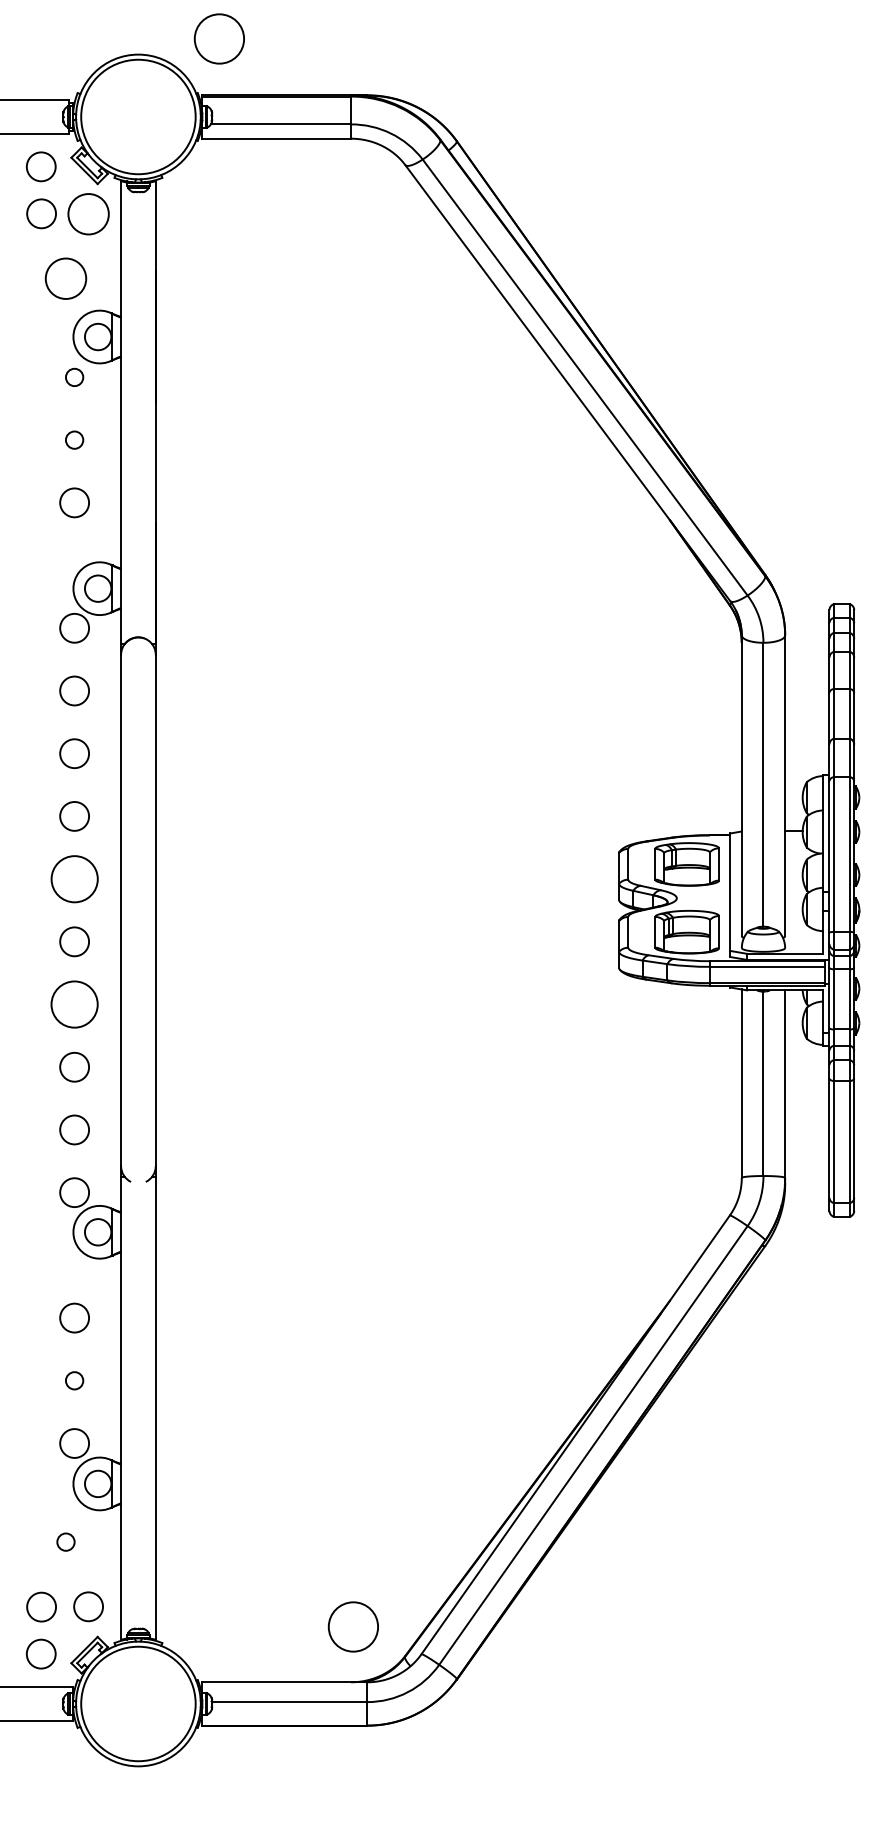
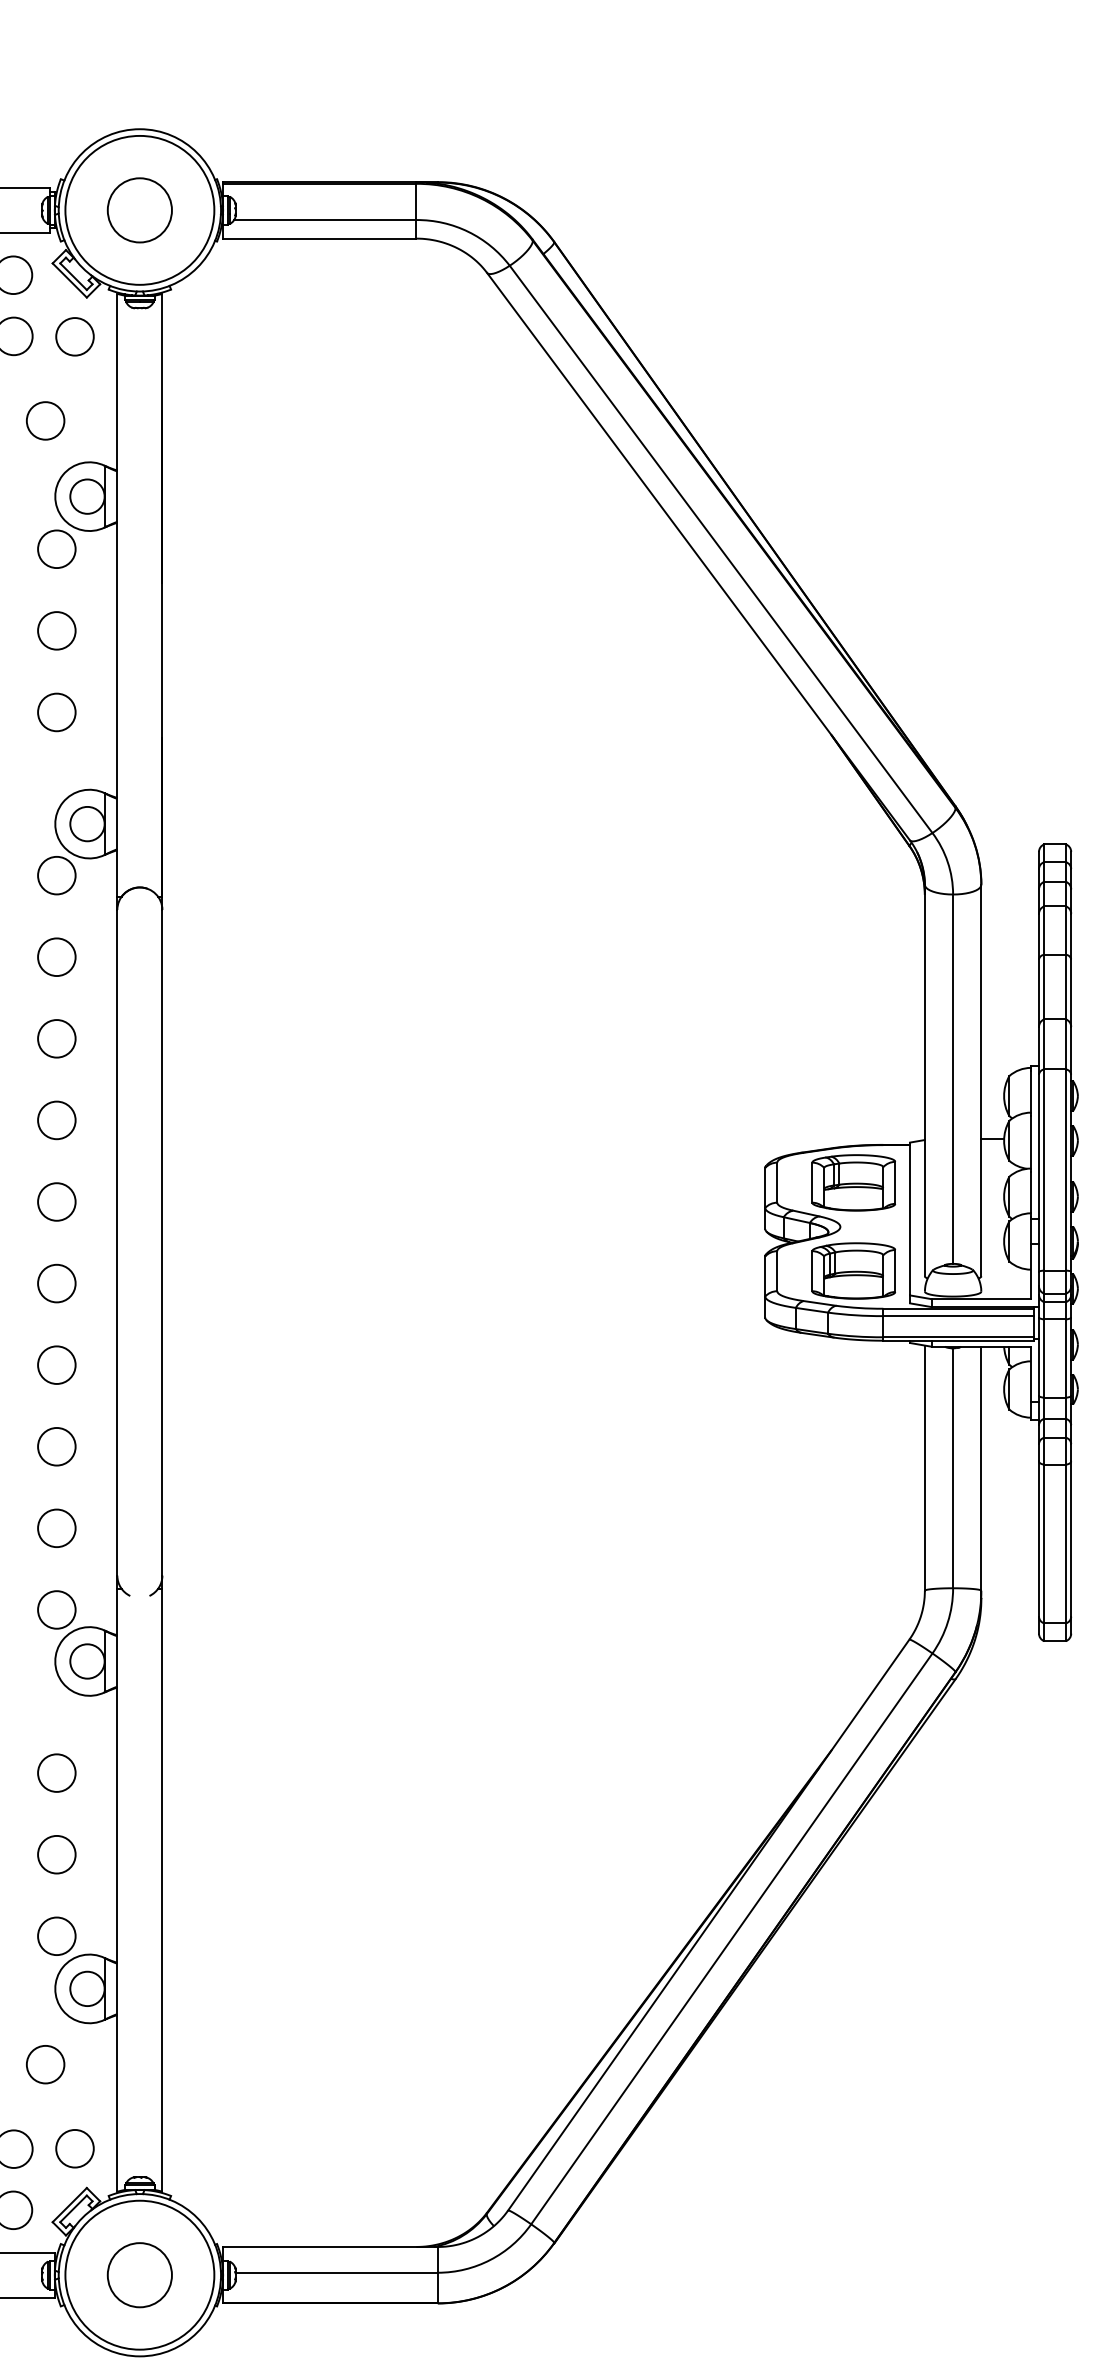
circle: (218, 38) -> (138, 209), moved
circle: (88, 213) -> (74, 335), size x0.71
circle: (65, 278) -> (44, 420), size x0.71
circle: (74, 377) -> (56, 549), size x1.67
circle: (74, 439) -> (56, 629), size x1.67
circle: (74, 878) -> (56, 1201), size x0.62
circle: (74, 1004) -> (56, 1365), size x0.62
circle: (74, 1380) -> (56, 1854), size x1.67
circle: (65, 1541) -> (44, 2063), size x1.67
circle: (352, 1626) -> (138, 2274), moved

